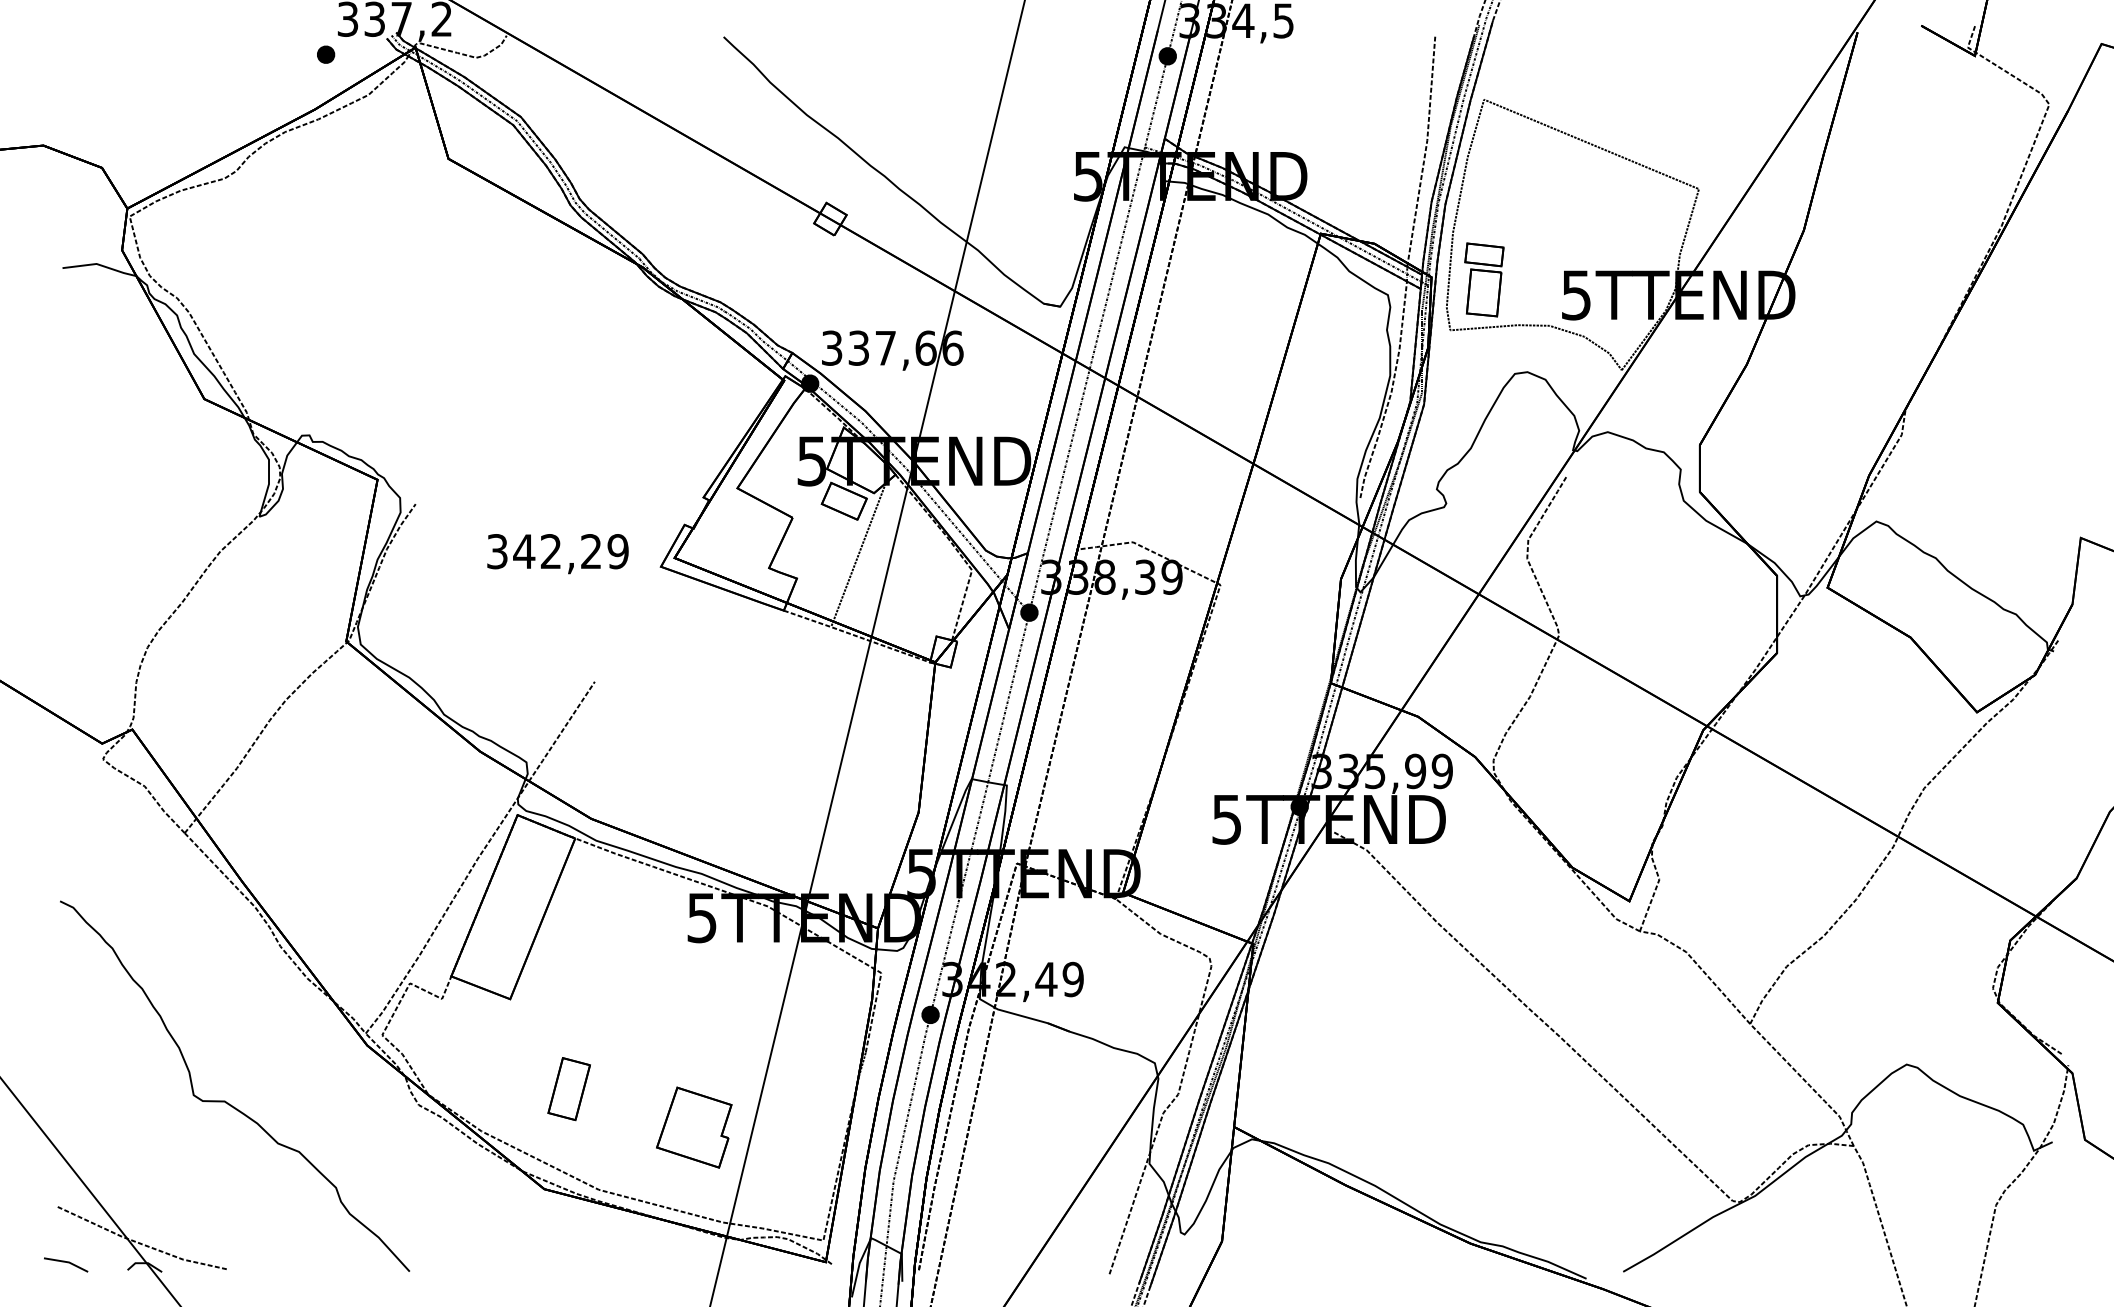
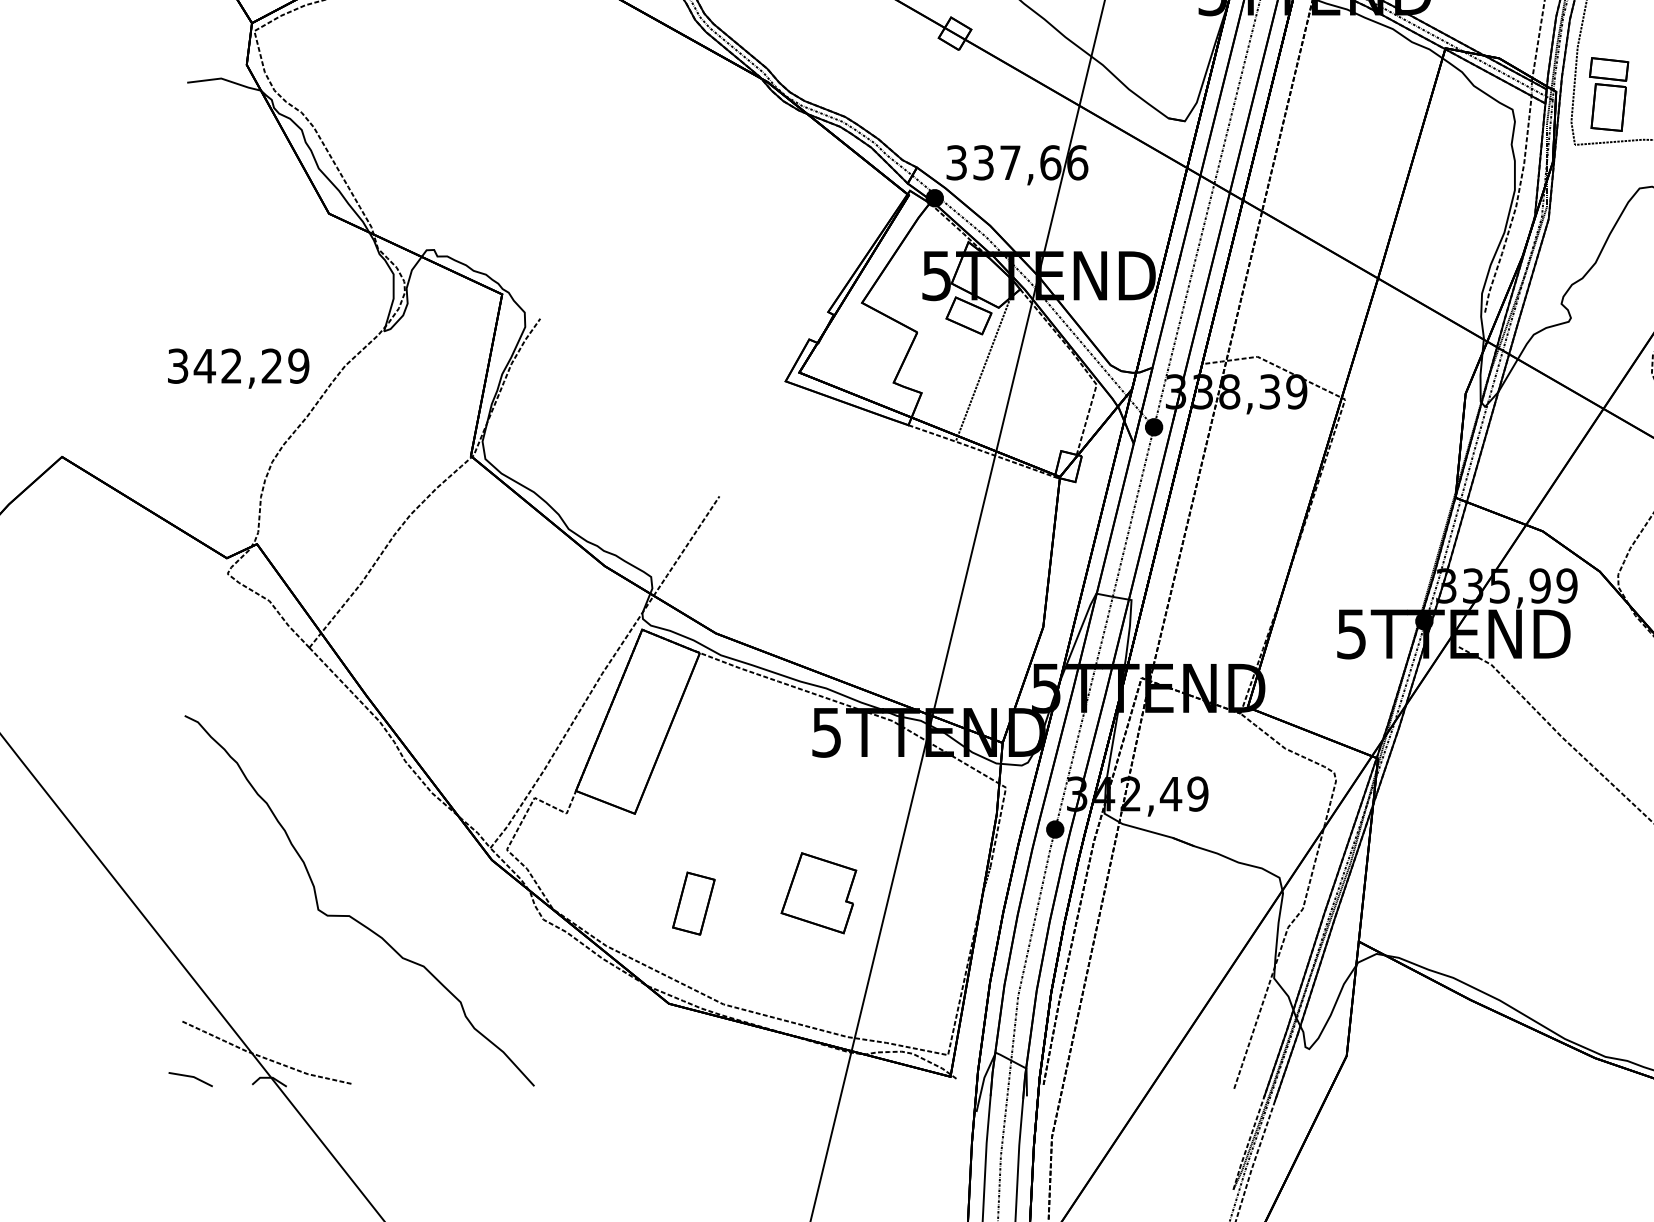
text: (557, 554) -> (238, 369), moved
part: (694, 1127) -> (819, 893), moved

